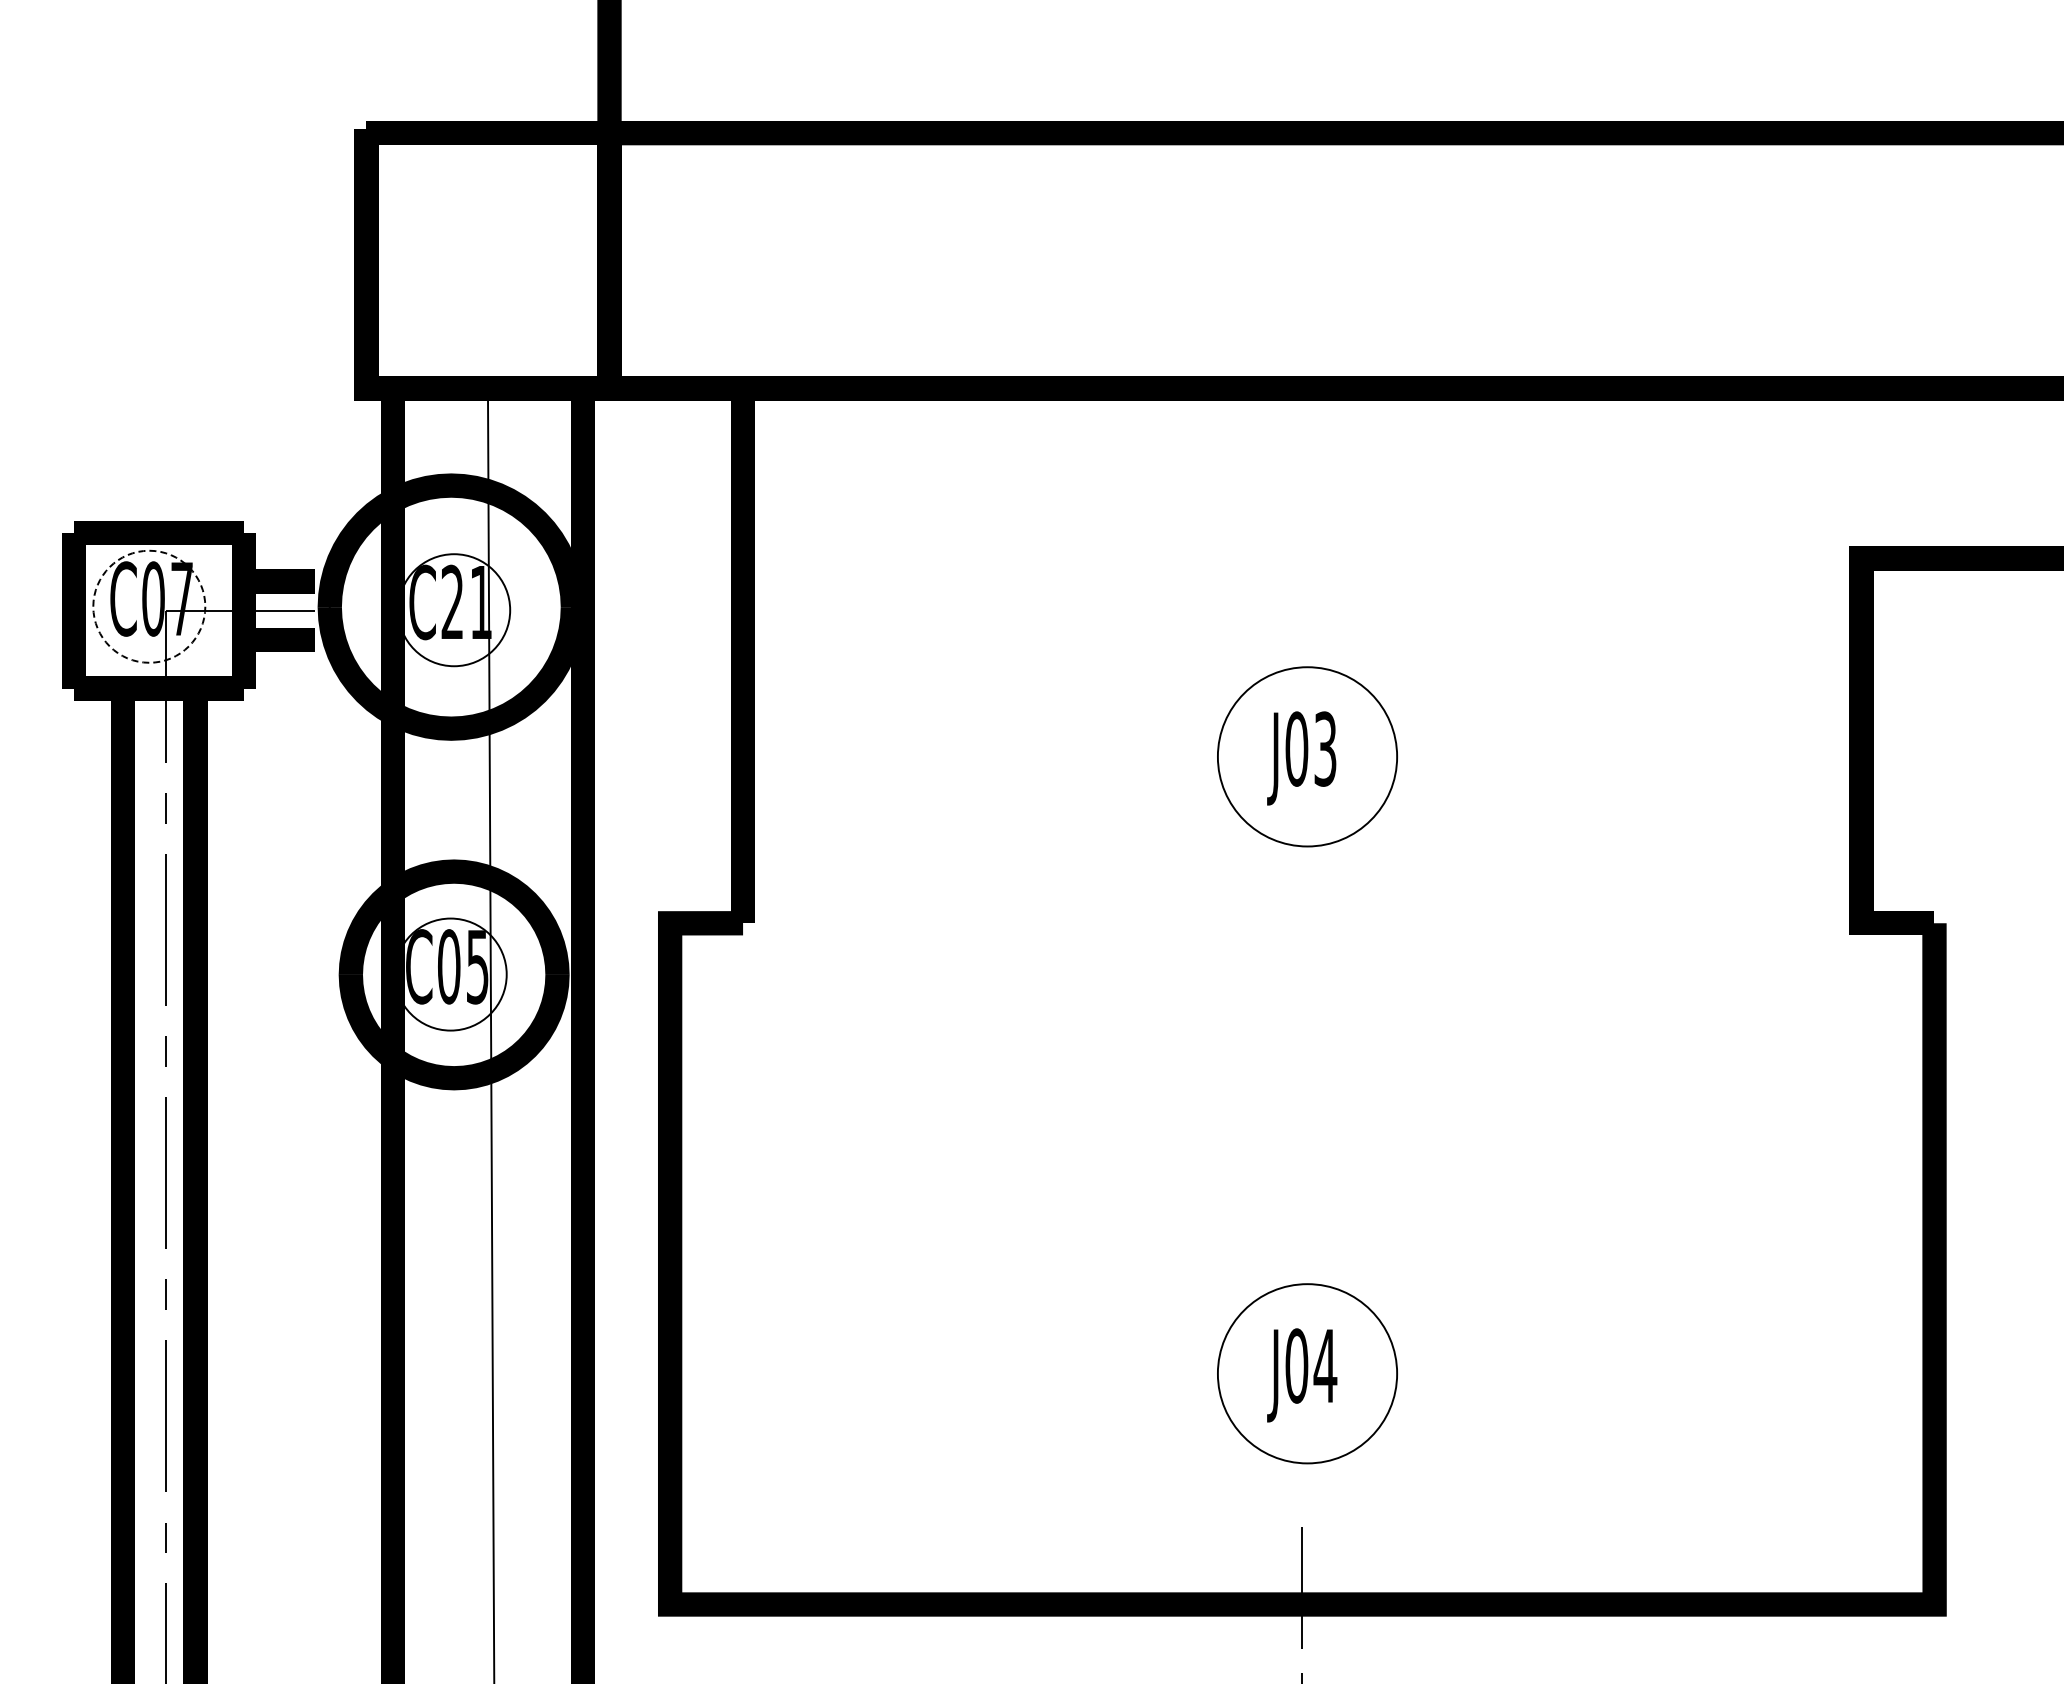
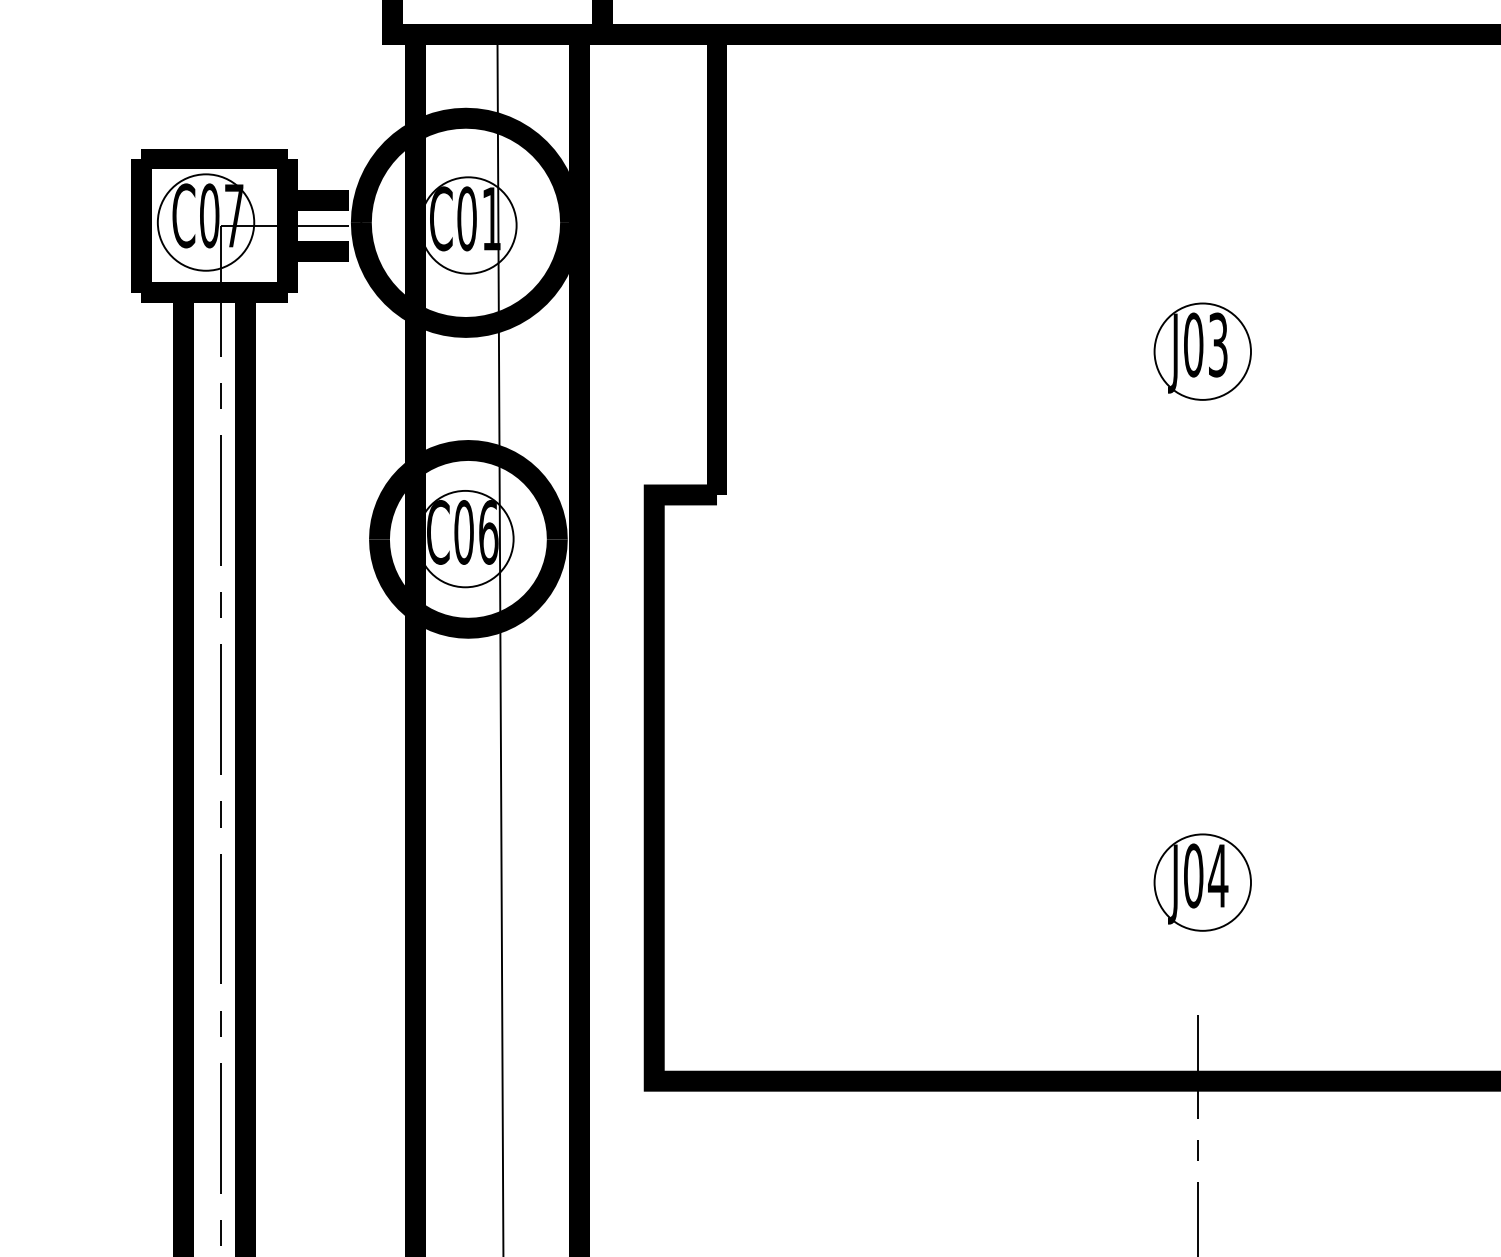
text: (452, 602) -> (466, 218), C21 -> C01
circle: (149, 606) -> (206, 222), dashed -> solid
circle: (1307, 756) -> (1202, 351), size x0.62
text: (477, 966) -> (488, 532), C05 -> C06
circle: (1307, 1373) -> (1202, 882), size x0.62

